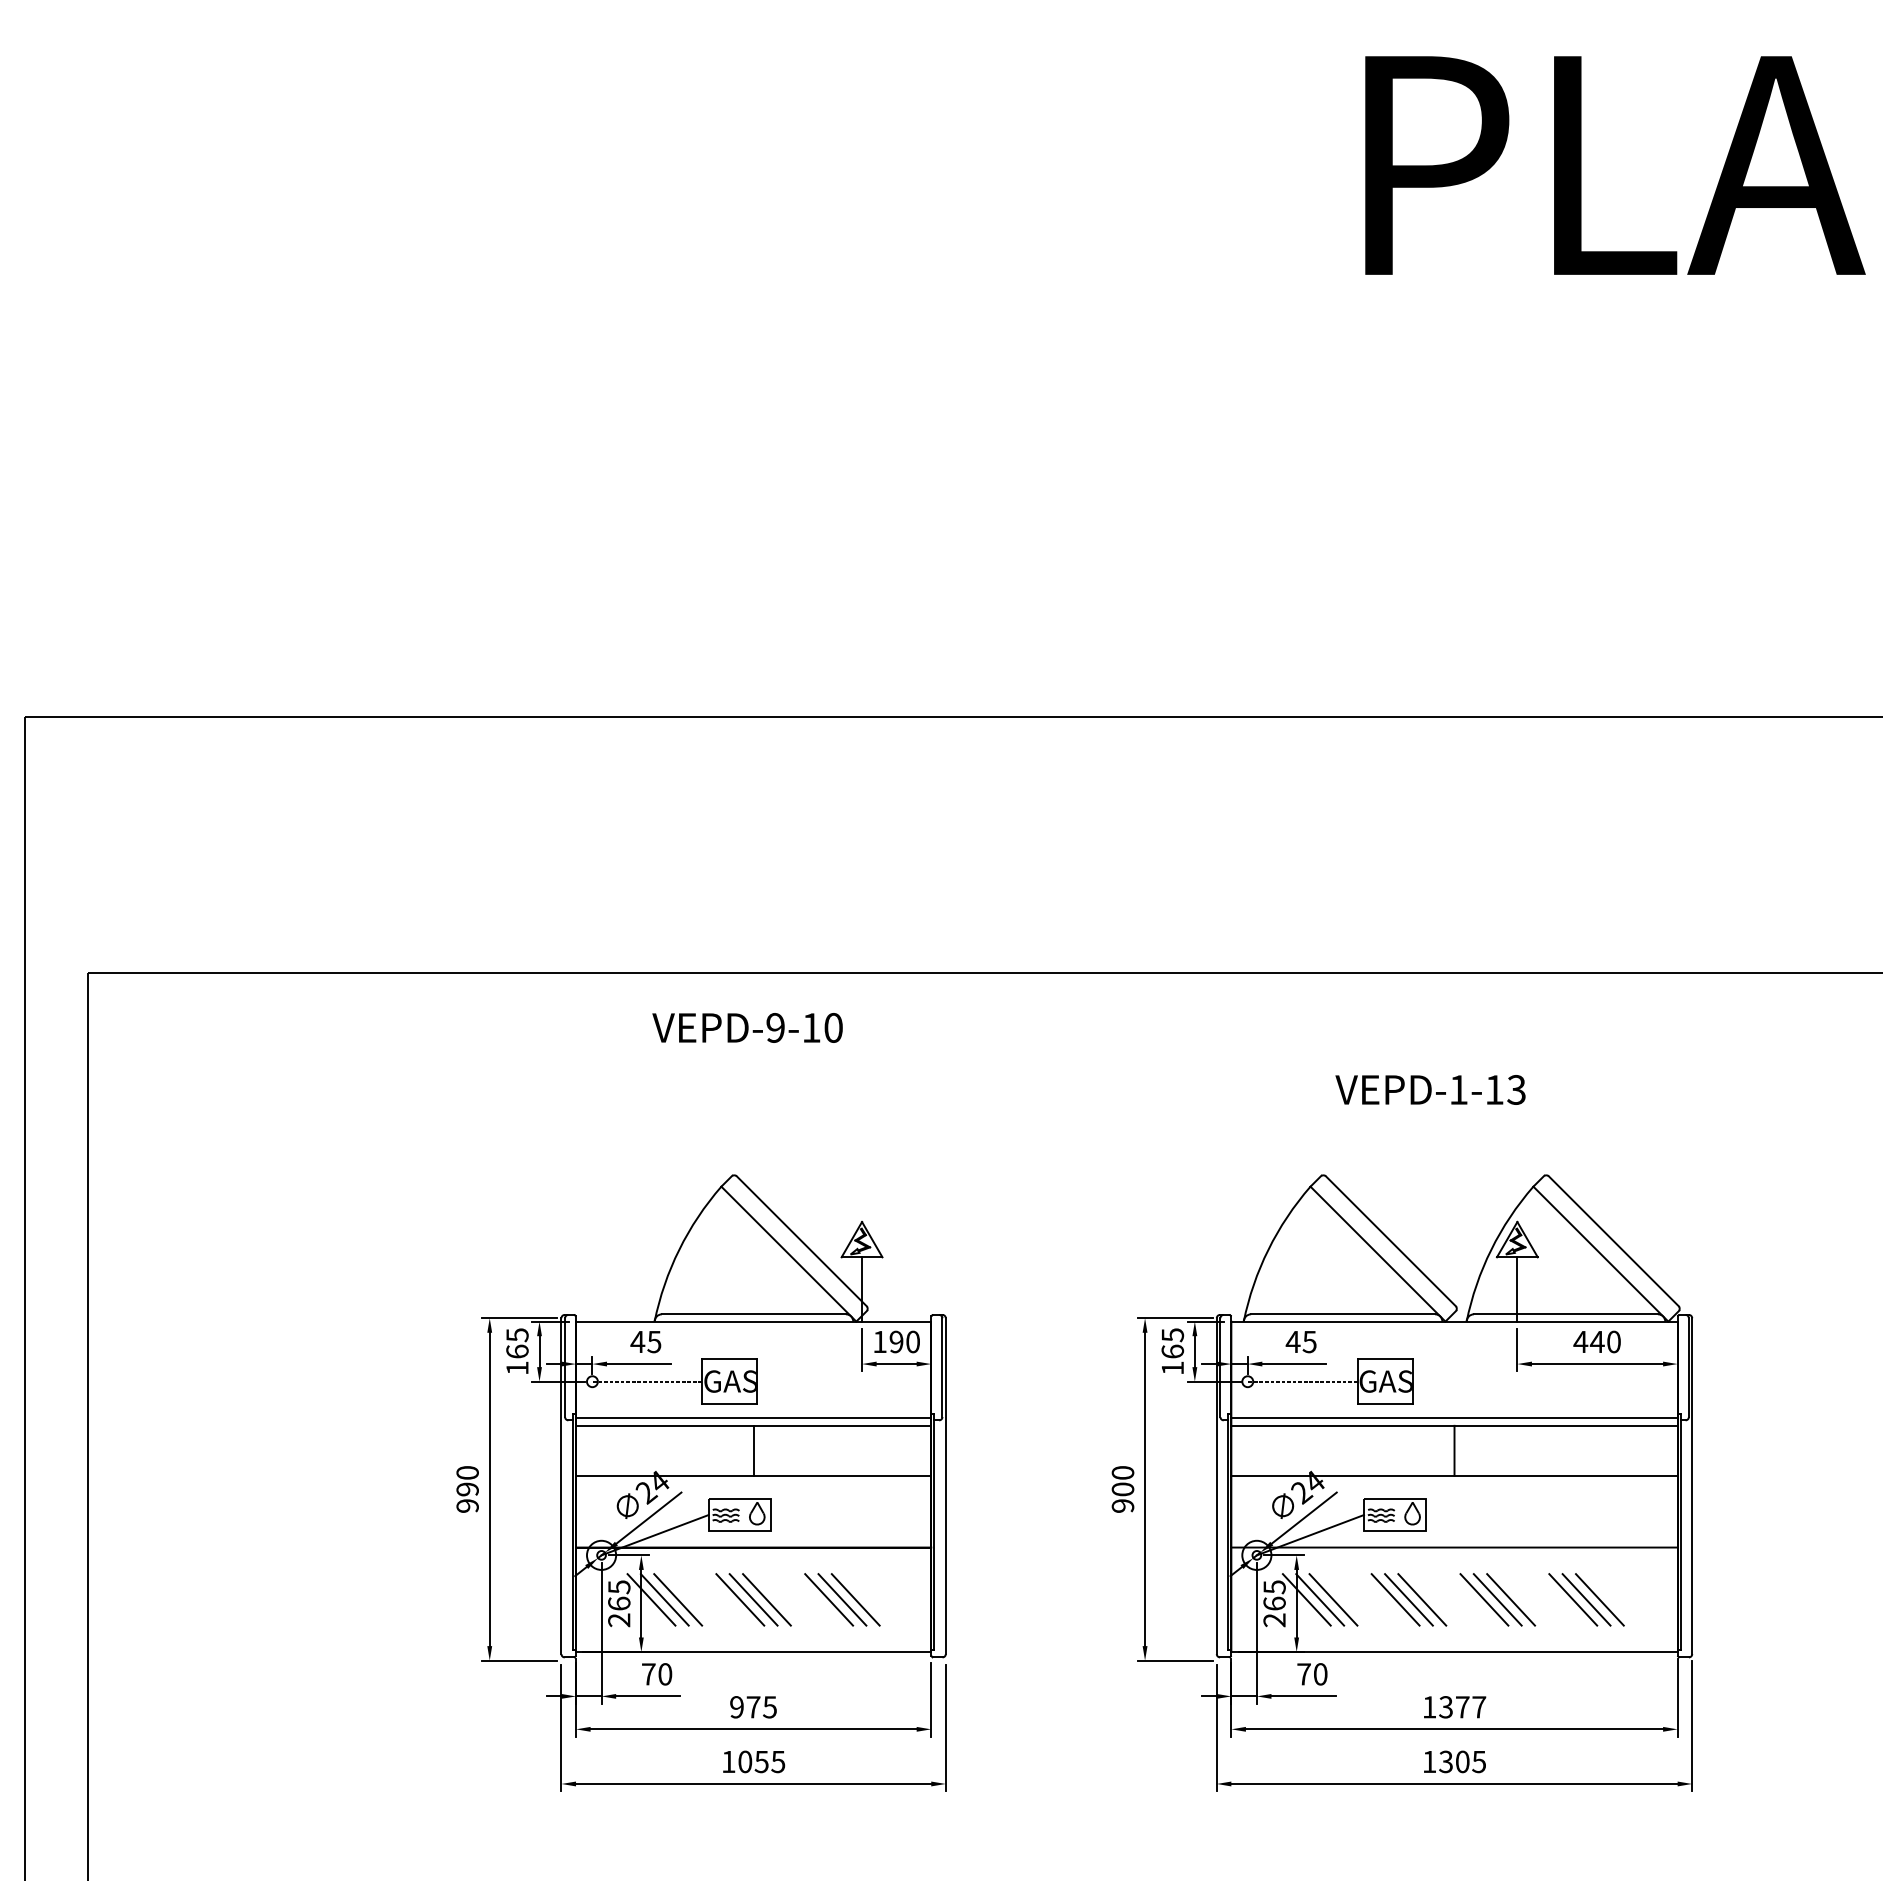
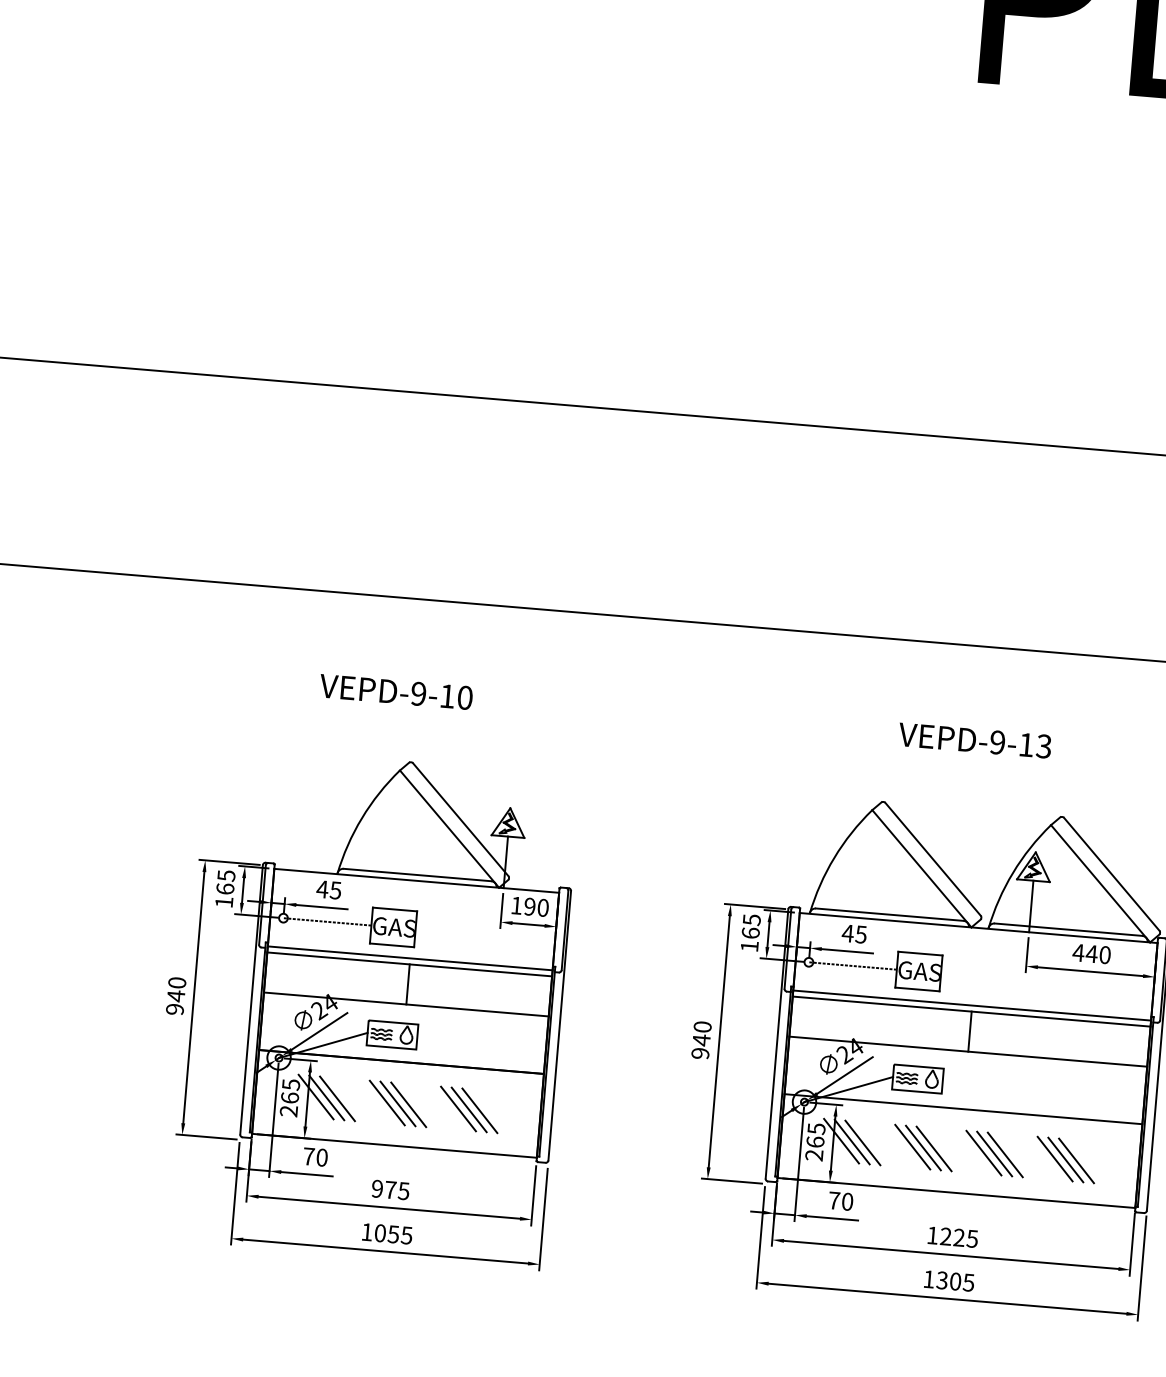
text: (747, 1027) -> (396, 691), moved
text: (1458, 1089) -> (997, 742), VEPD-1-13 -> VEPD-9-13
text: (467, 1489) -> (176, 996), 990 -> 940
text: (1122, 1489) -> (701, 1040), 900 -> 940
text: (1462, 1707) -> (959, 1237), 1377 -> 1225

